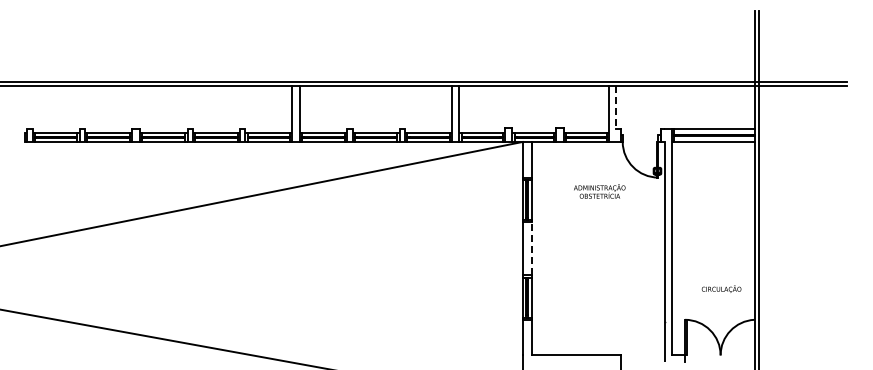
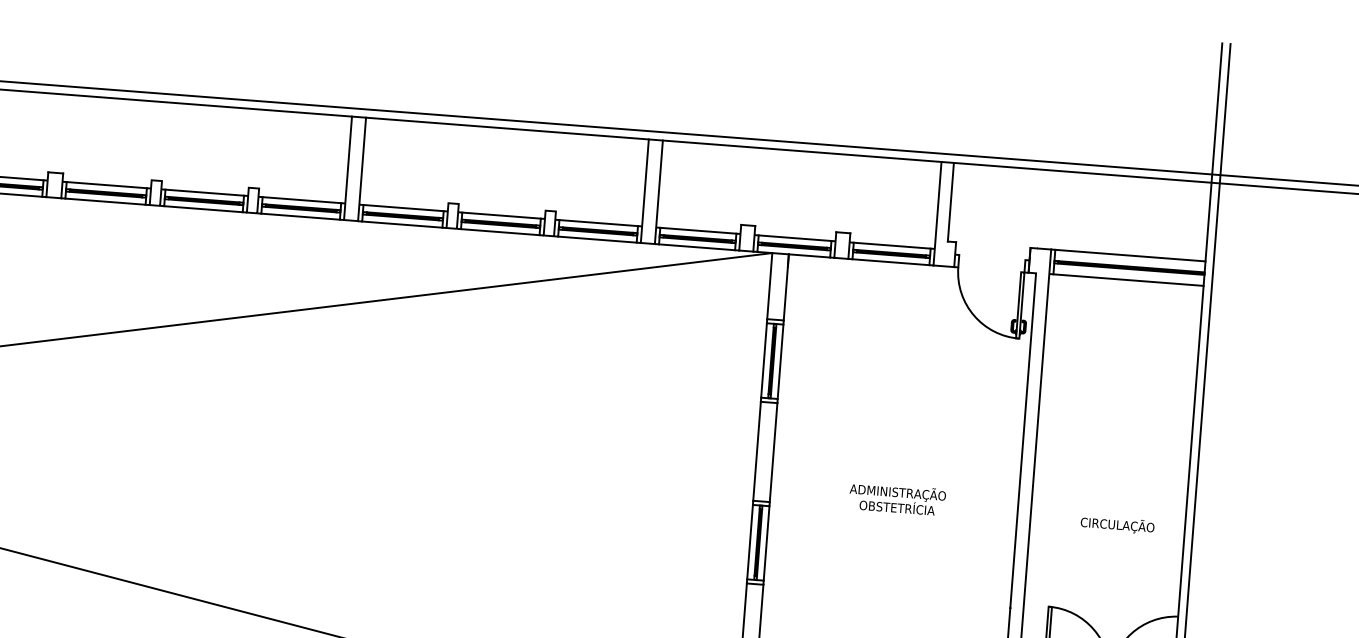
line: (616, 107) -> (951, 202), dashed -> solid
text: (599, 191) -> (897, 499), moved
line: (531, 248) -> (773, 452), dashed -> solid
text: (721, 288) -> (1117, 523), moved

